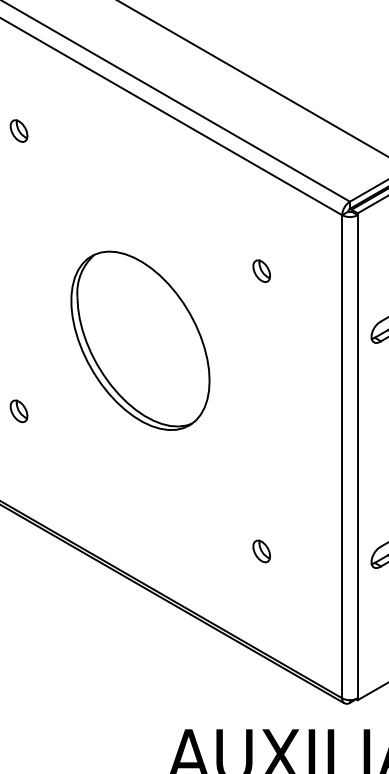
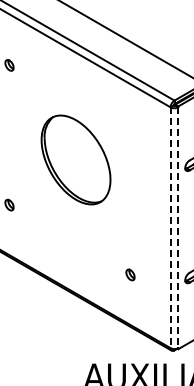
part: (261, 271) -> (130, 135), removed
part: (139, 339) -> (75, 159), moved
line: (341, 458) -> (170, 228), solid -> dashed
line: (357, 458) -> (178, 228), solid -> dashed

